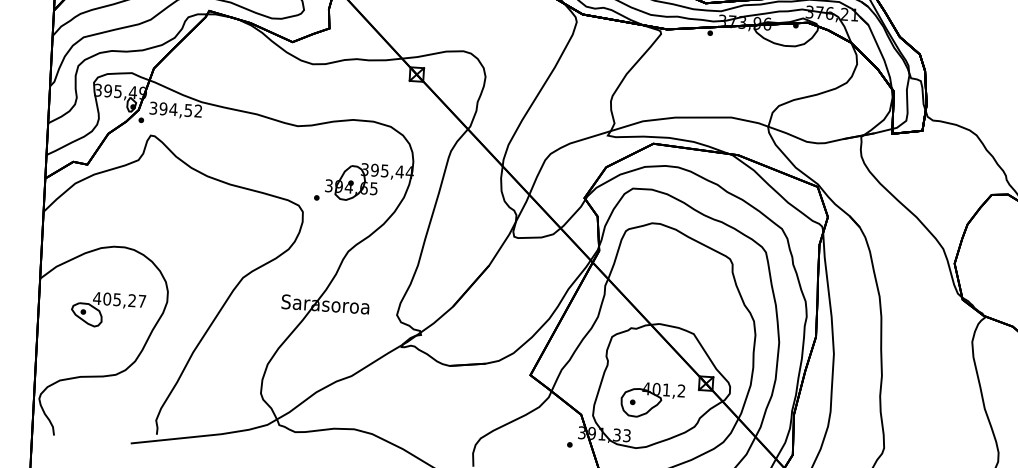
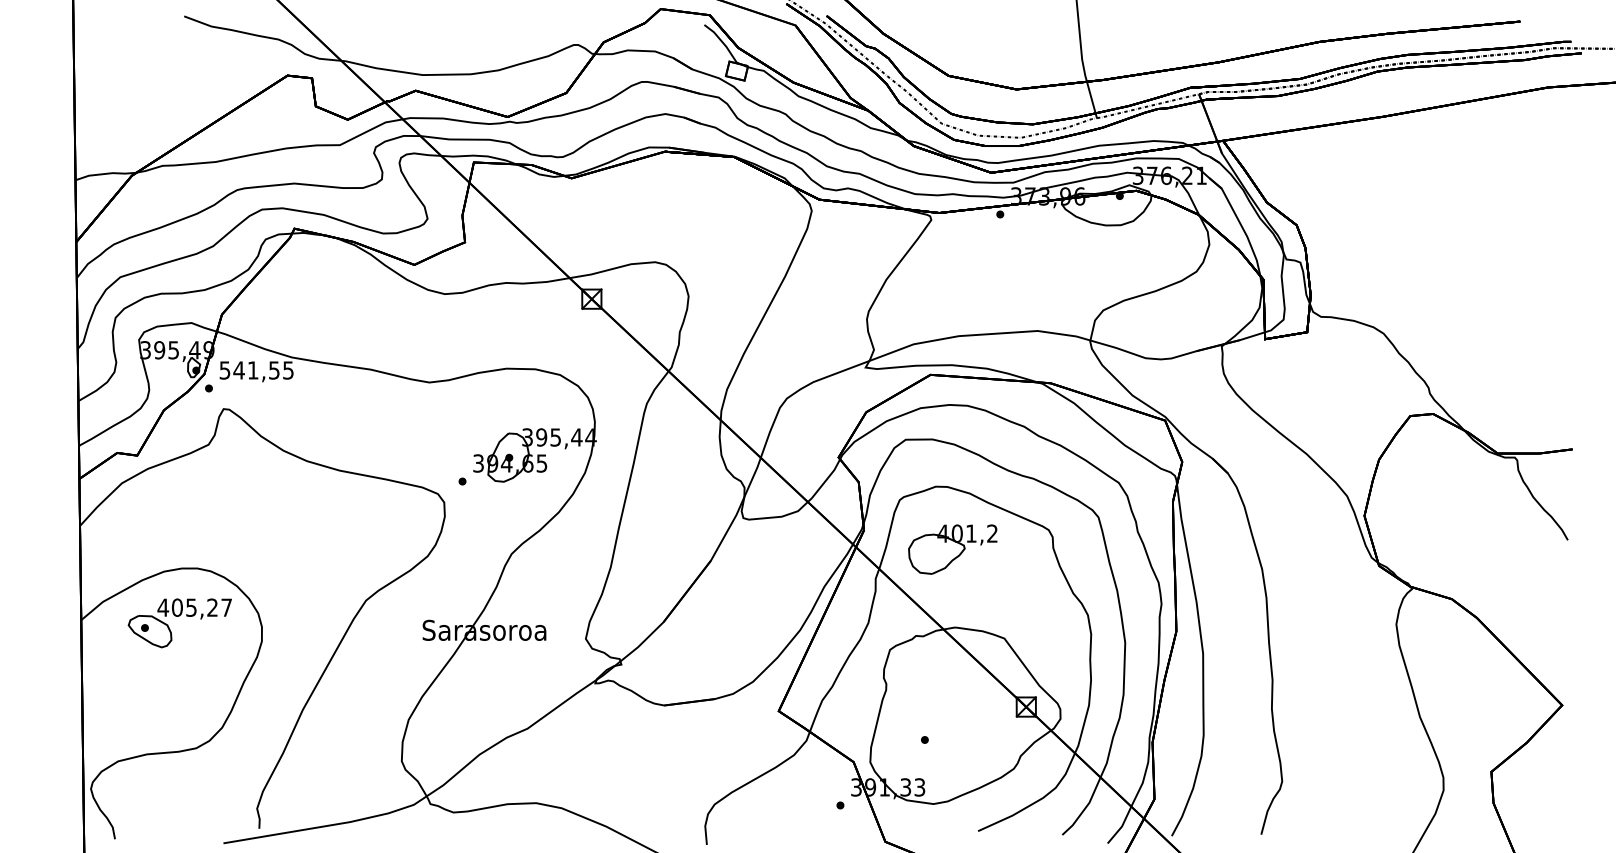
text: (175, 109) -> (256, 370), 394,52 -> 541,55
part: (108, 305) -> (179, 616), moved
part: (652, 400) -> (952, 549), moved

